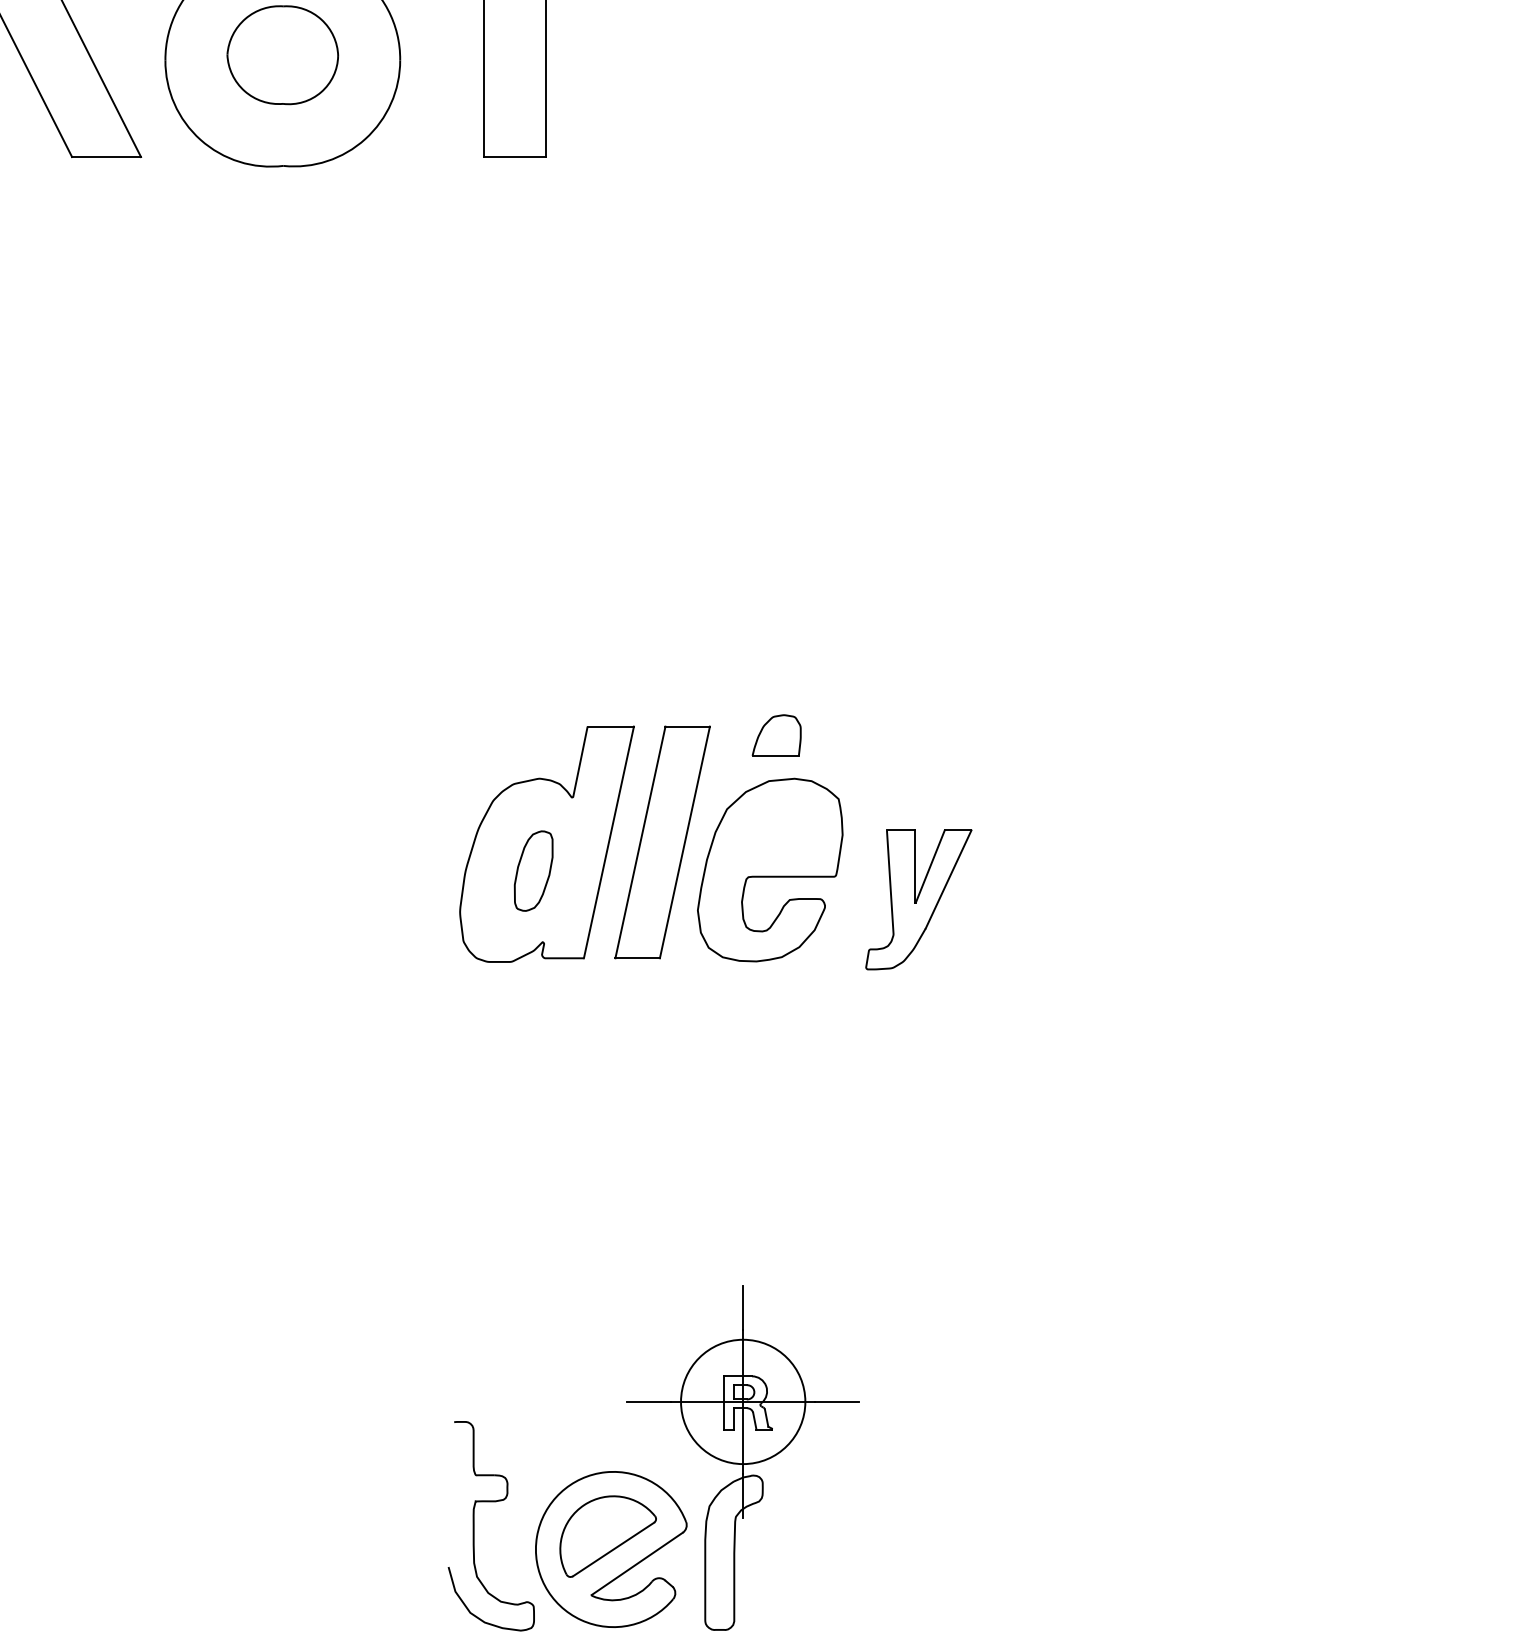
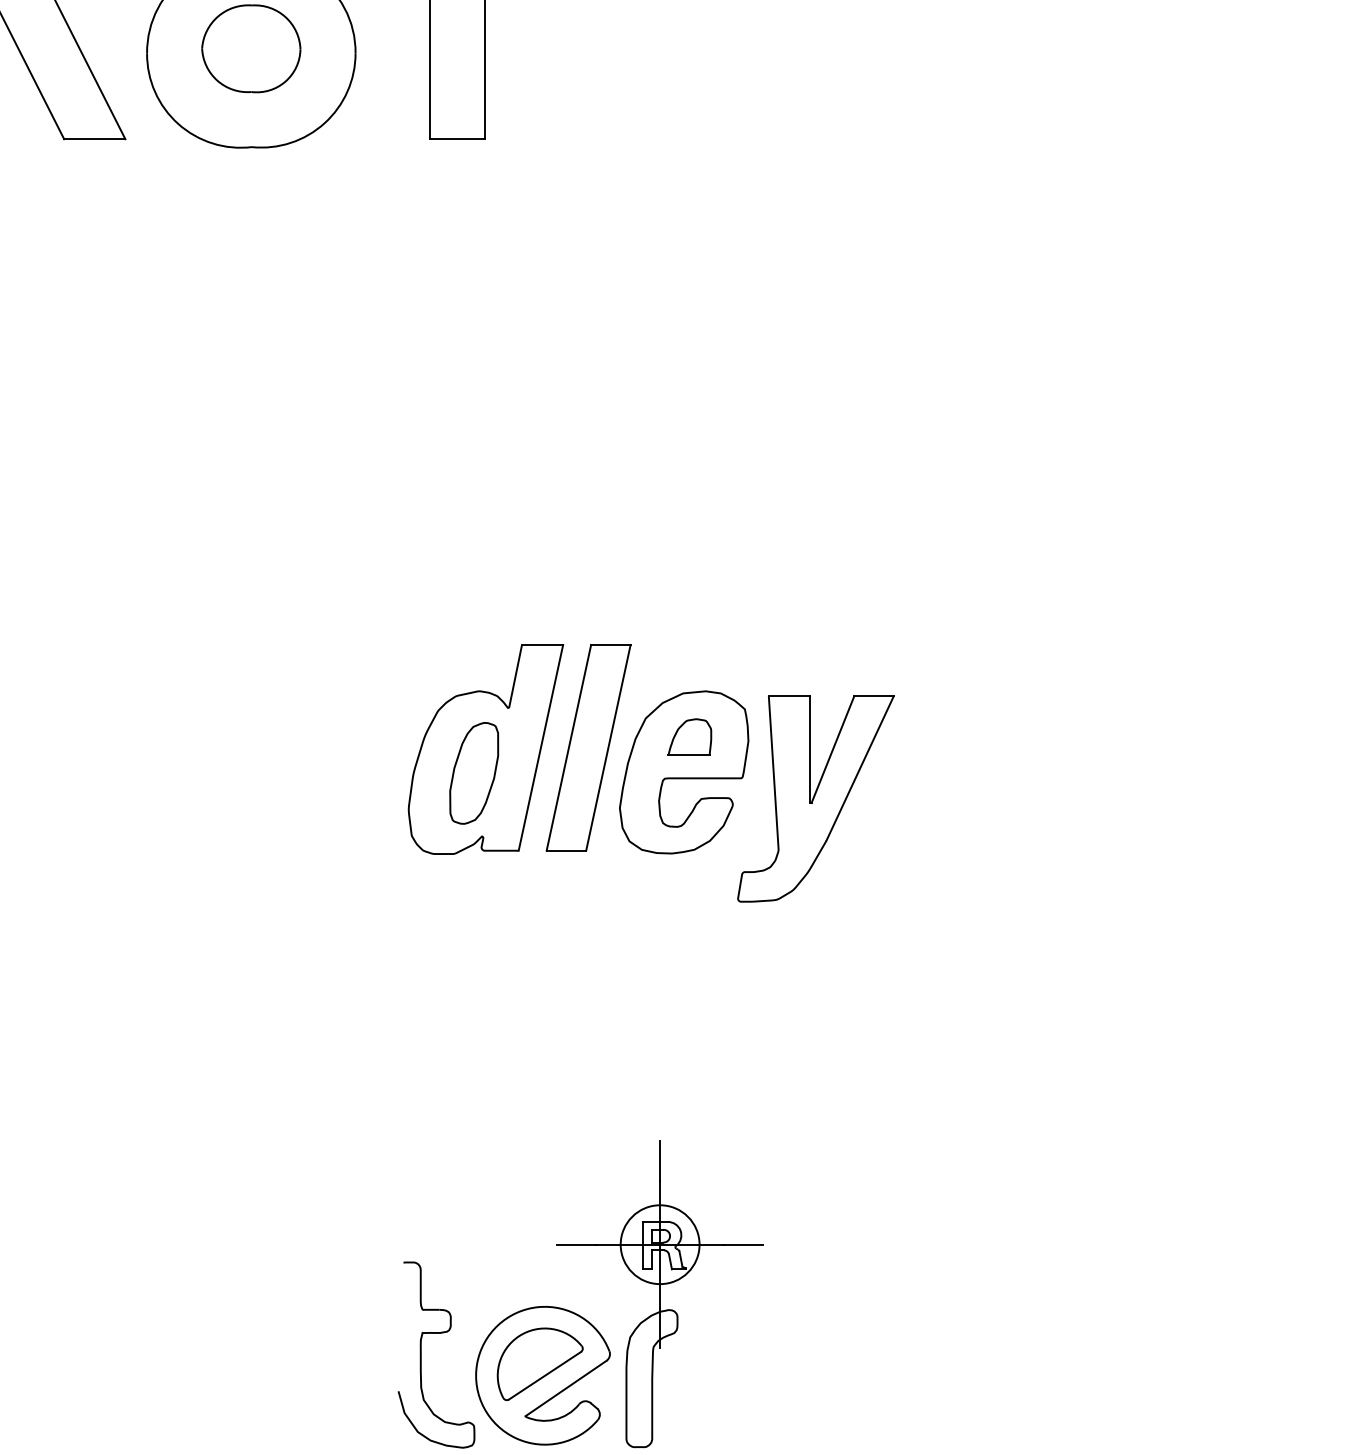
part: (776, 735) -> (689, 737), moved
part: (533, 870) -> (473, 772), size x1.43
part: (918, 899) -> (815, 798), size x1.67
circle: (742, 1401) -> (659, 1244), size x0.71

